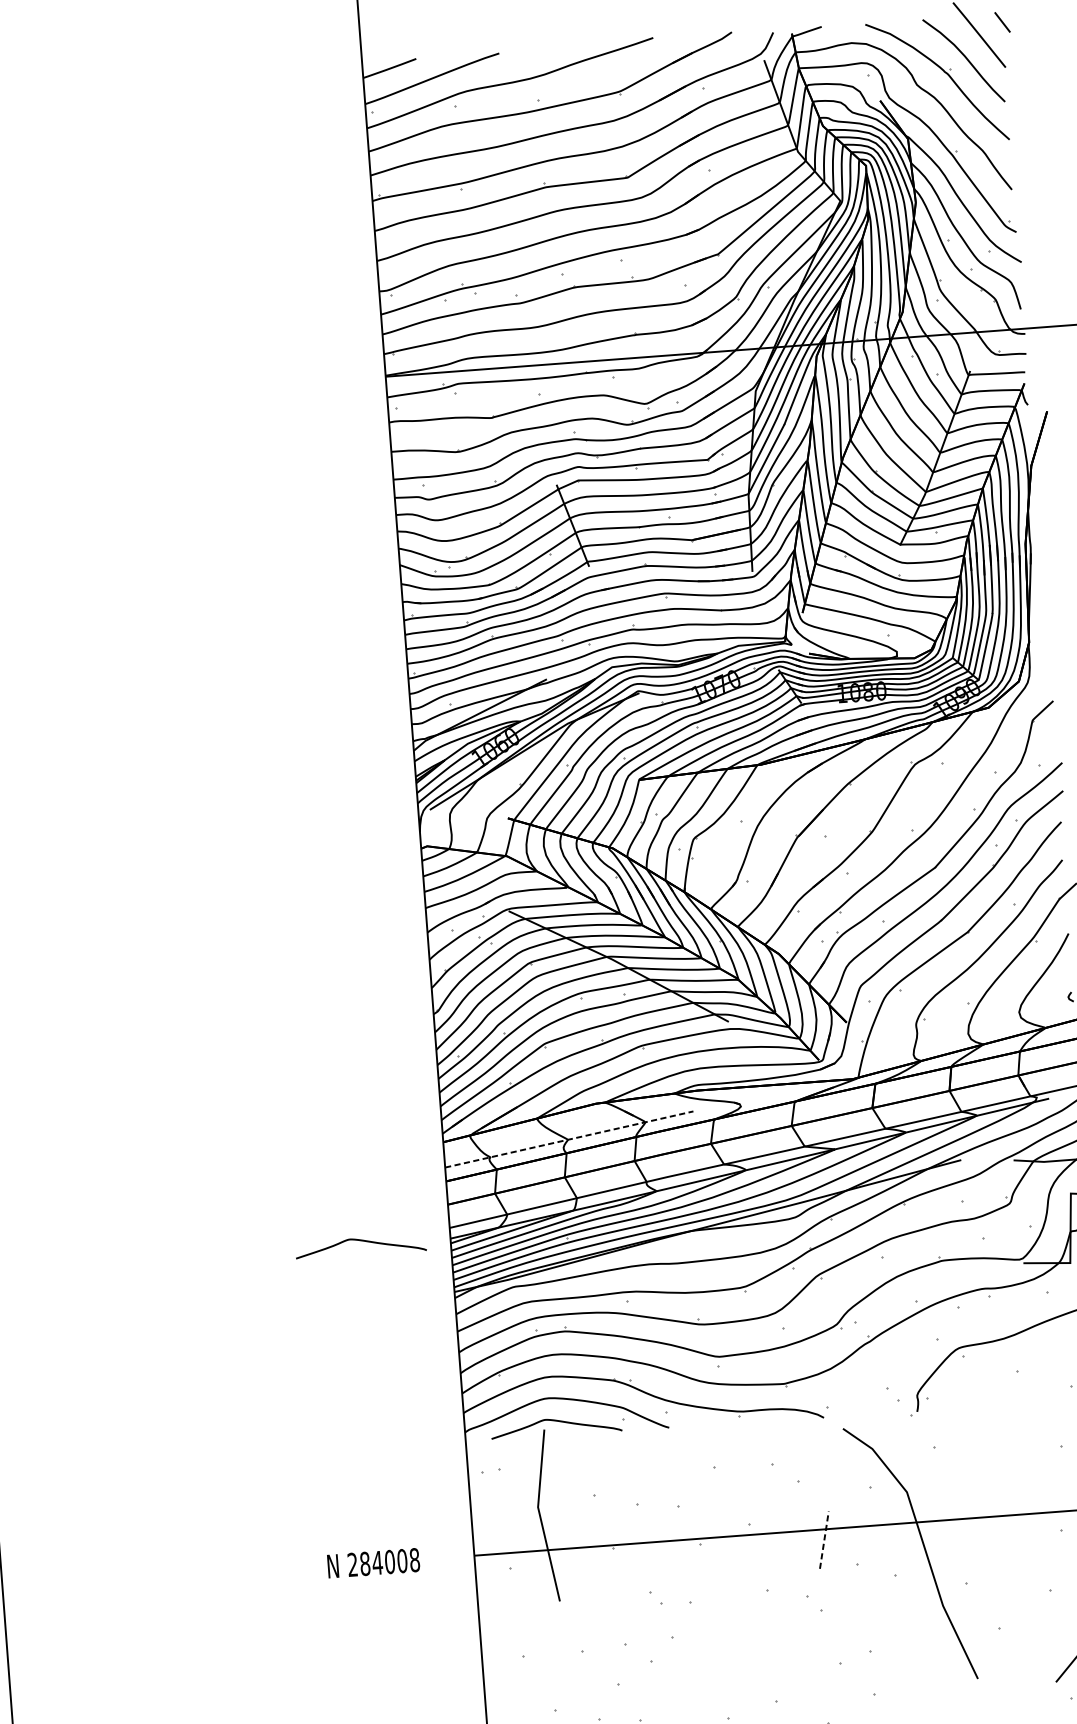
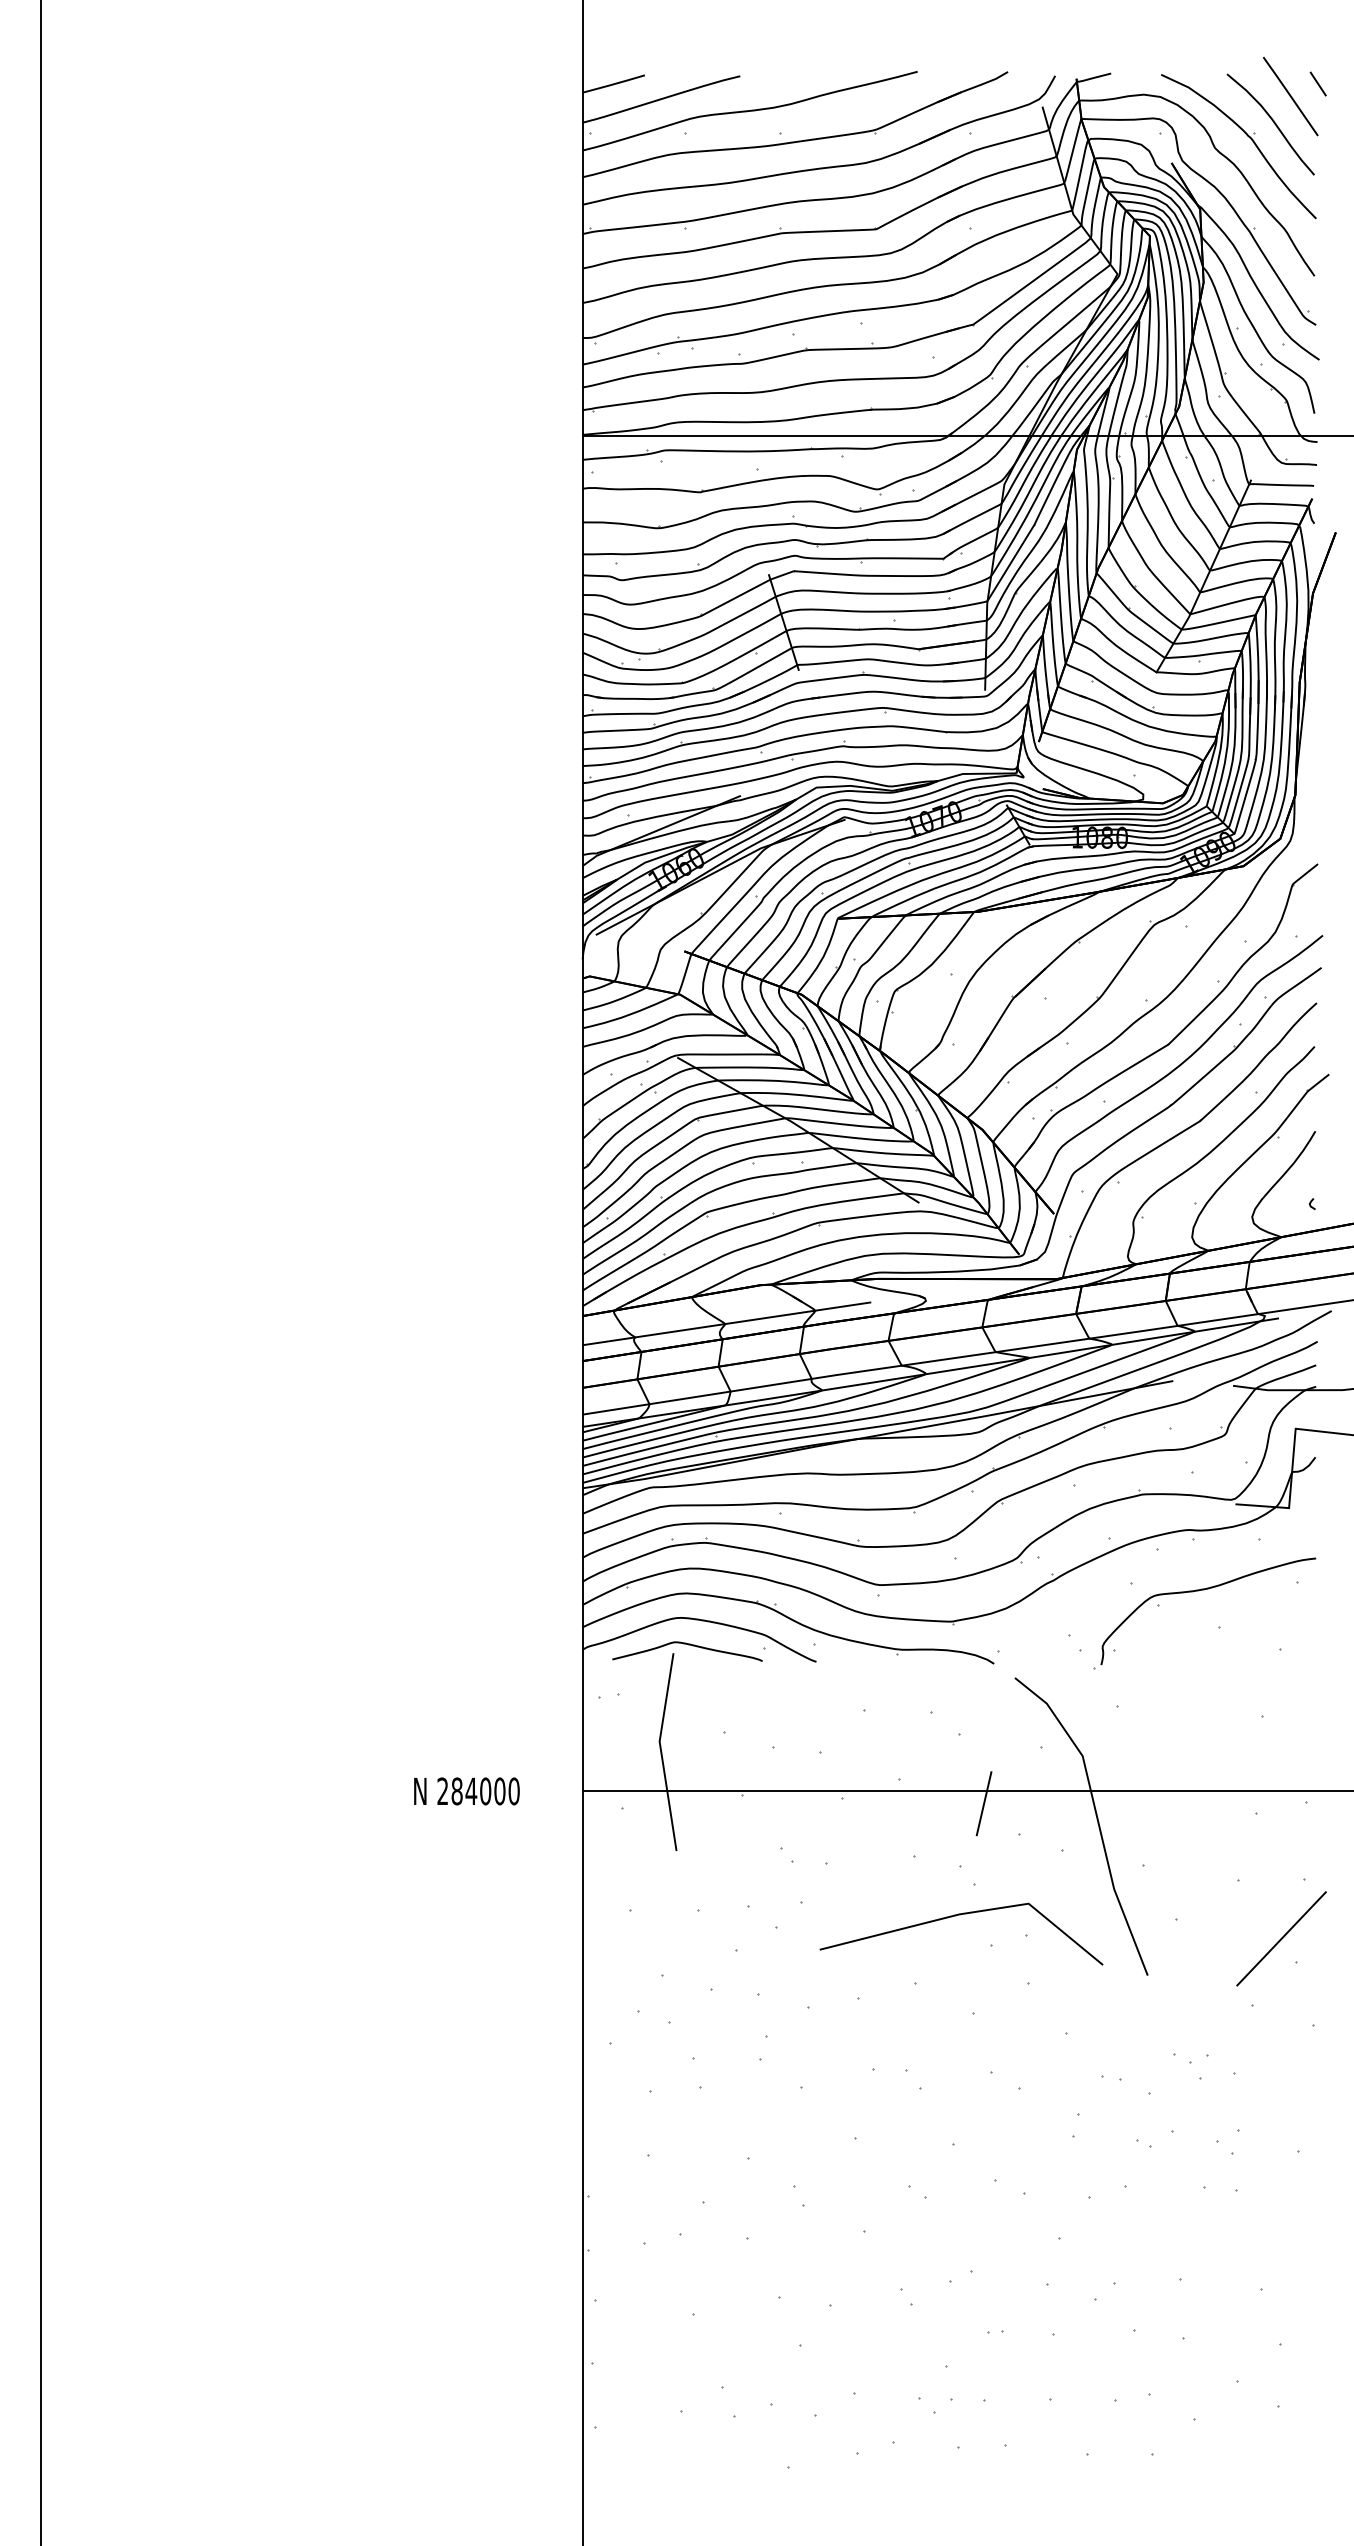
line: (568, 1139) -> (726, 1323), dashed -> solid
curve: (361, 1241) -> (480, 1422), removed
line: (824, 1539) -> (984, 1803), dashed -> solid
text: (414, 1560) -> (513, 1791), 284008 -> 284000
line: (807, 1640) -> (956, 1916), added

